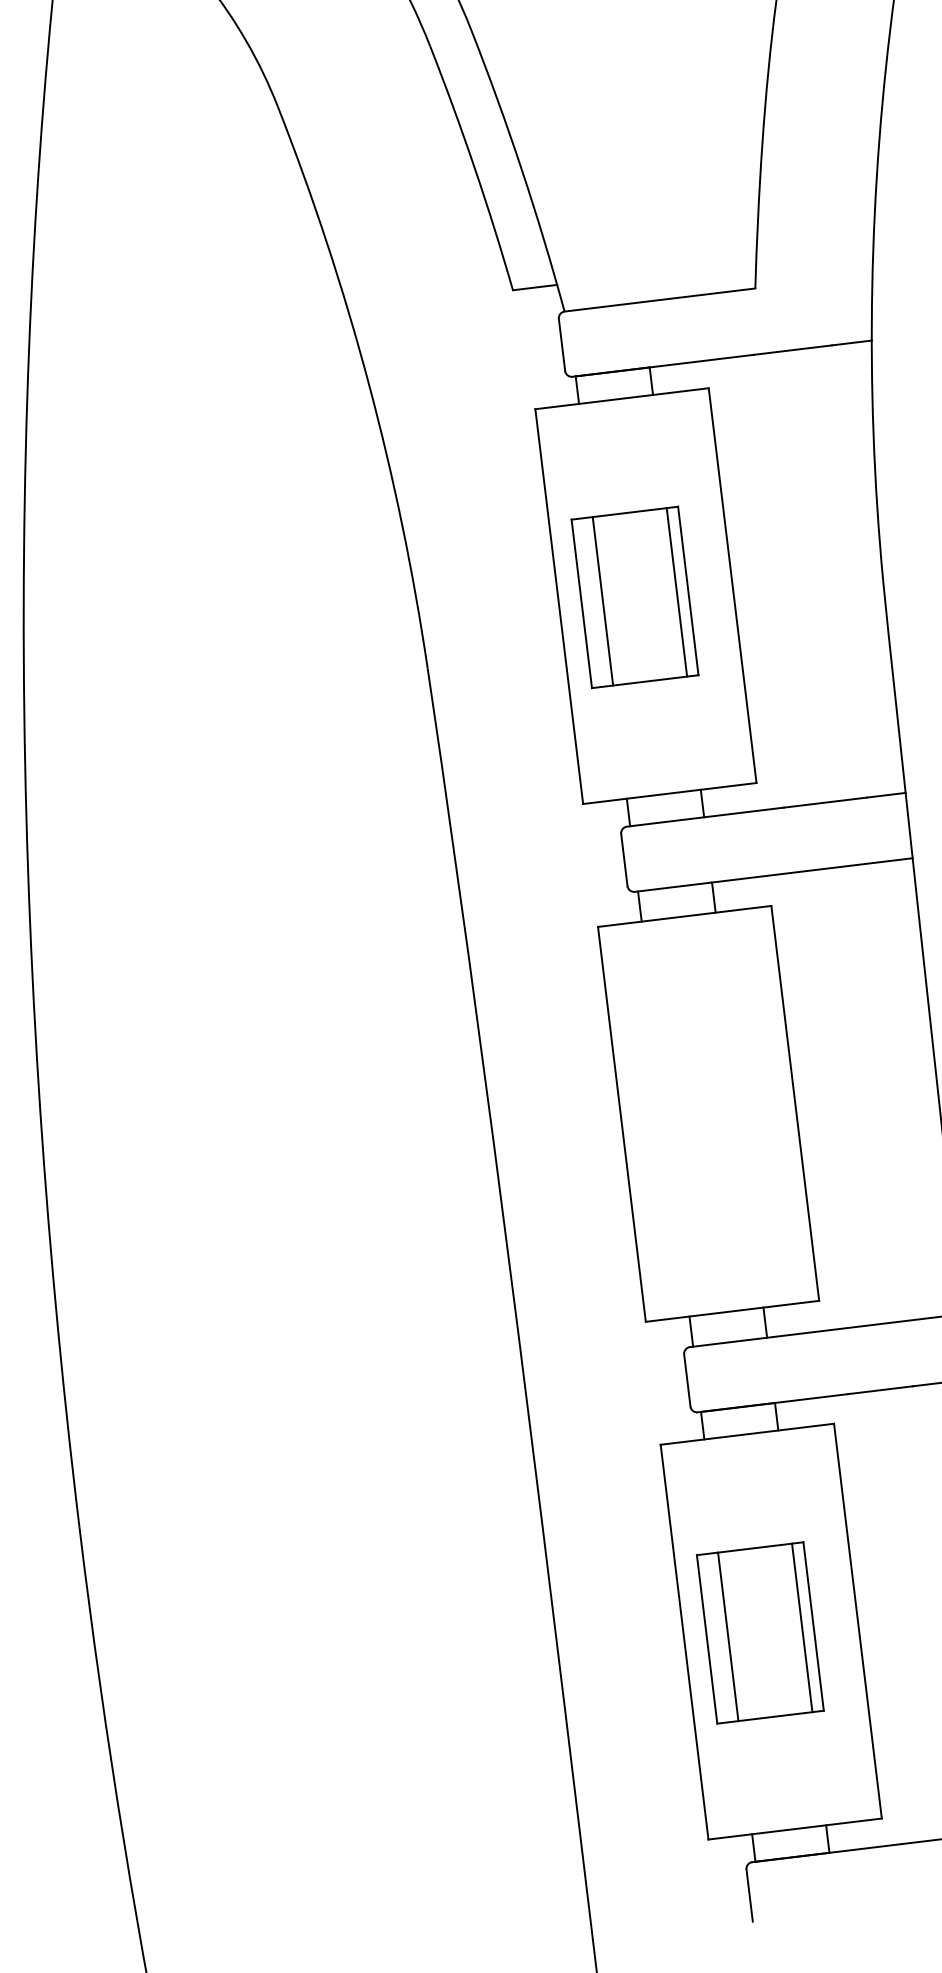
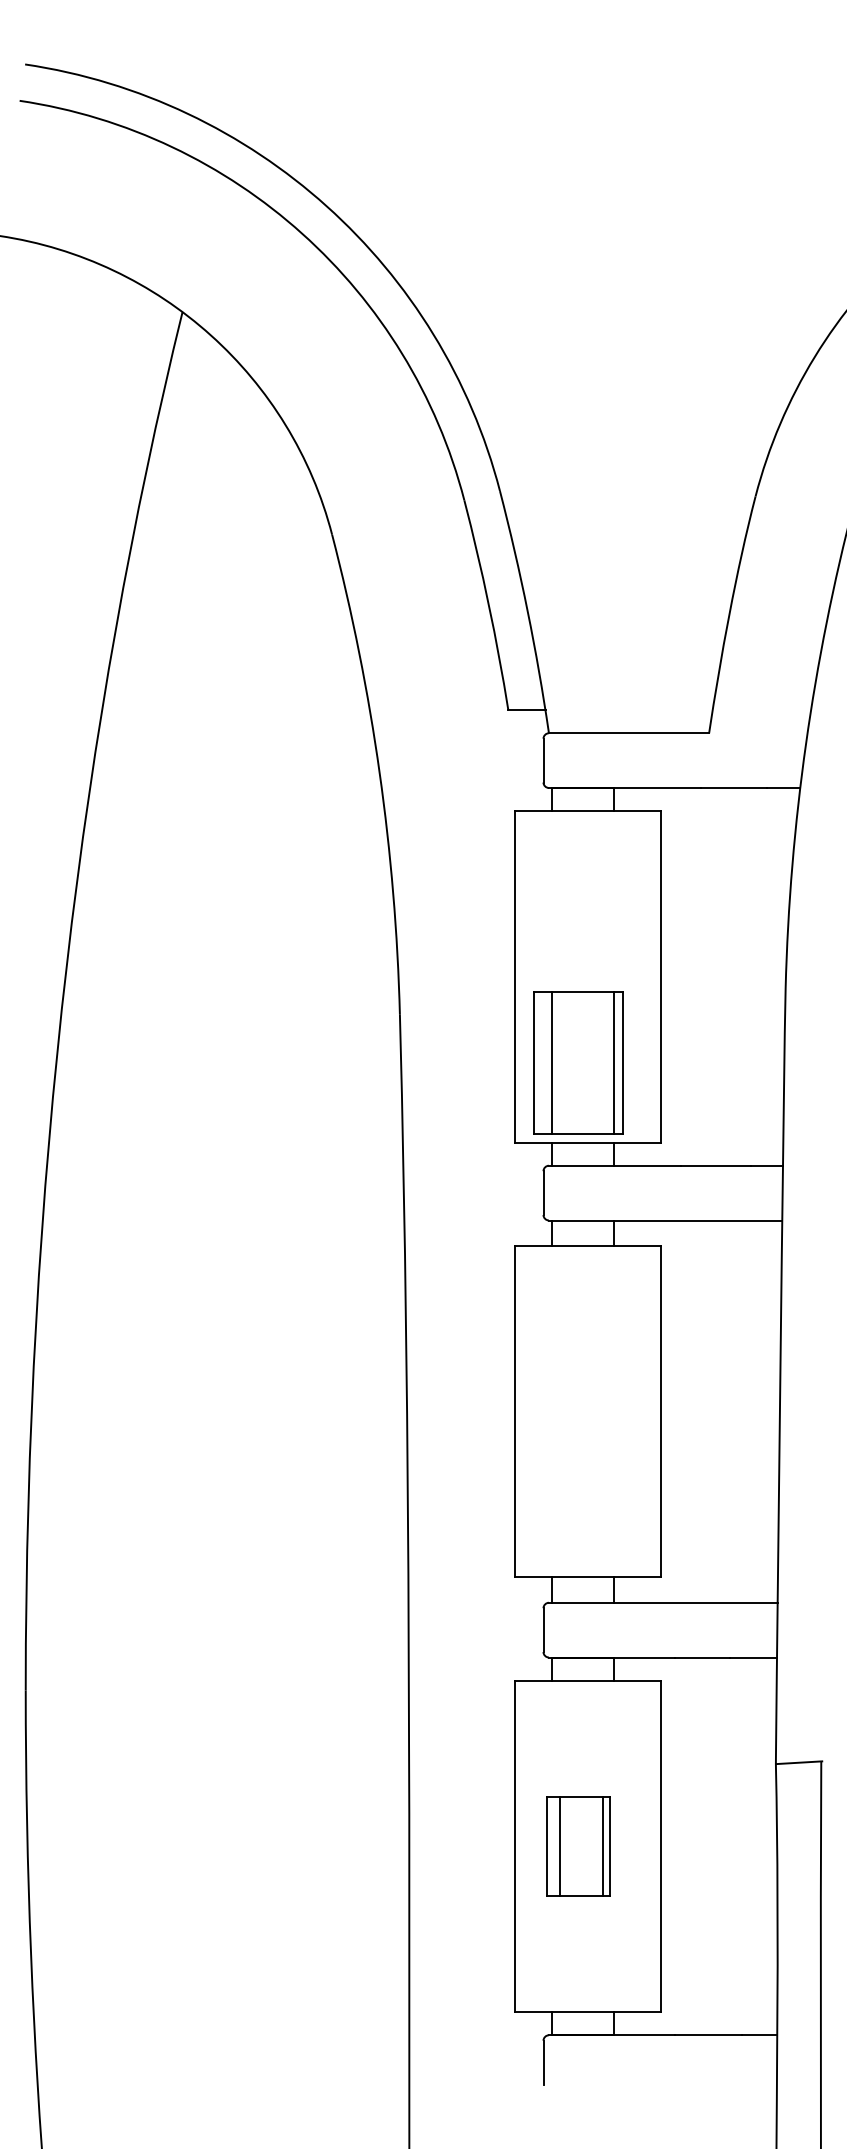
part: (634, 597) -> (578, 1062), moved
part: (760, 1633) -> (578, 1846), size x0.7

